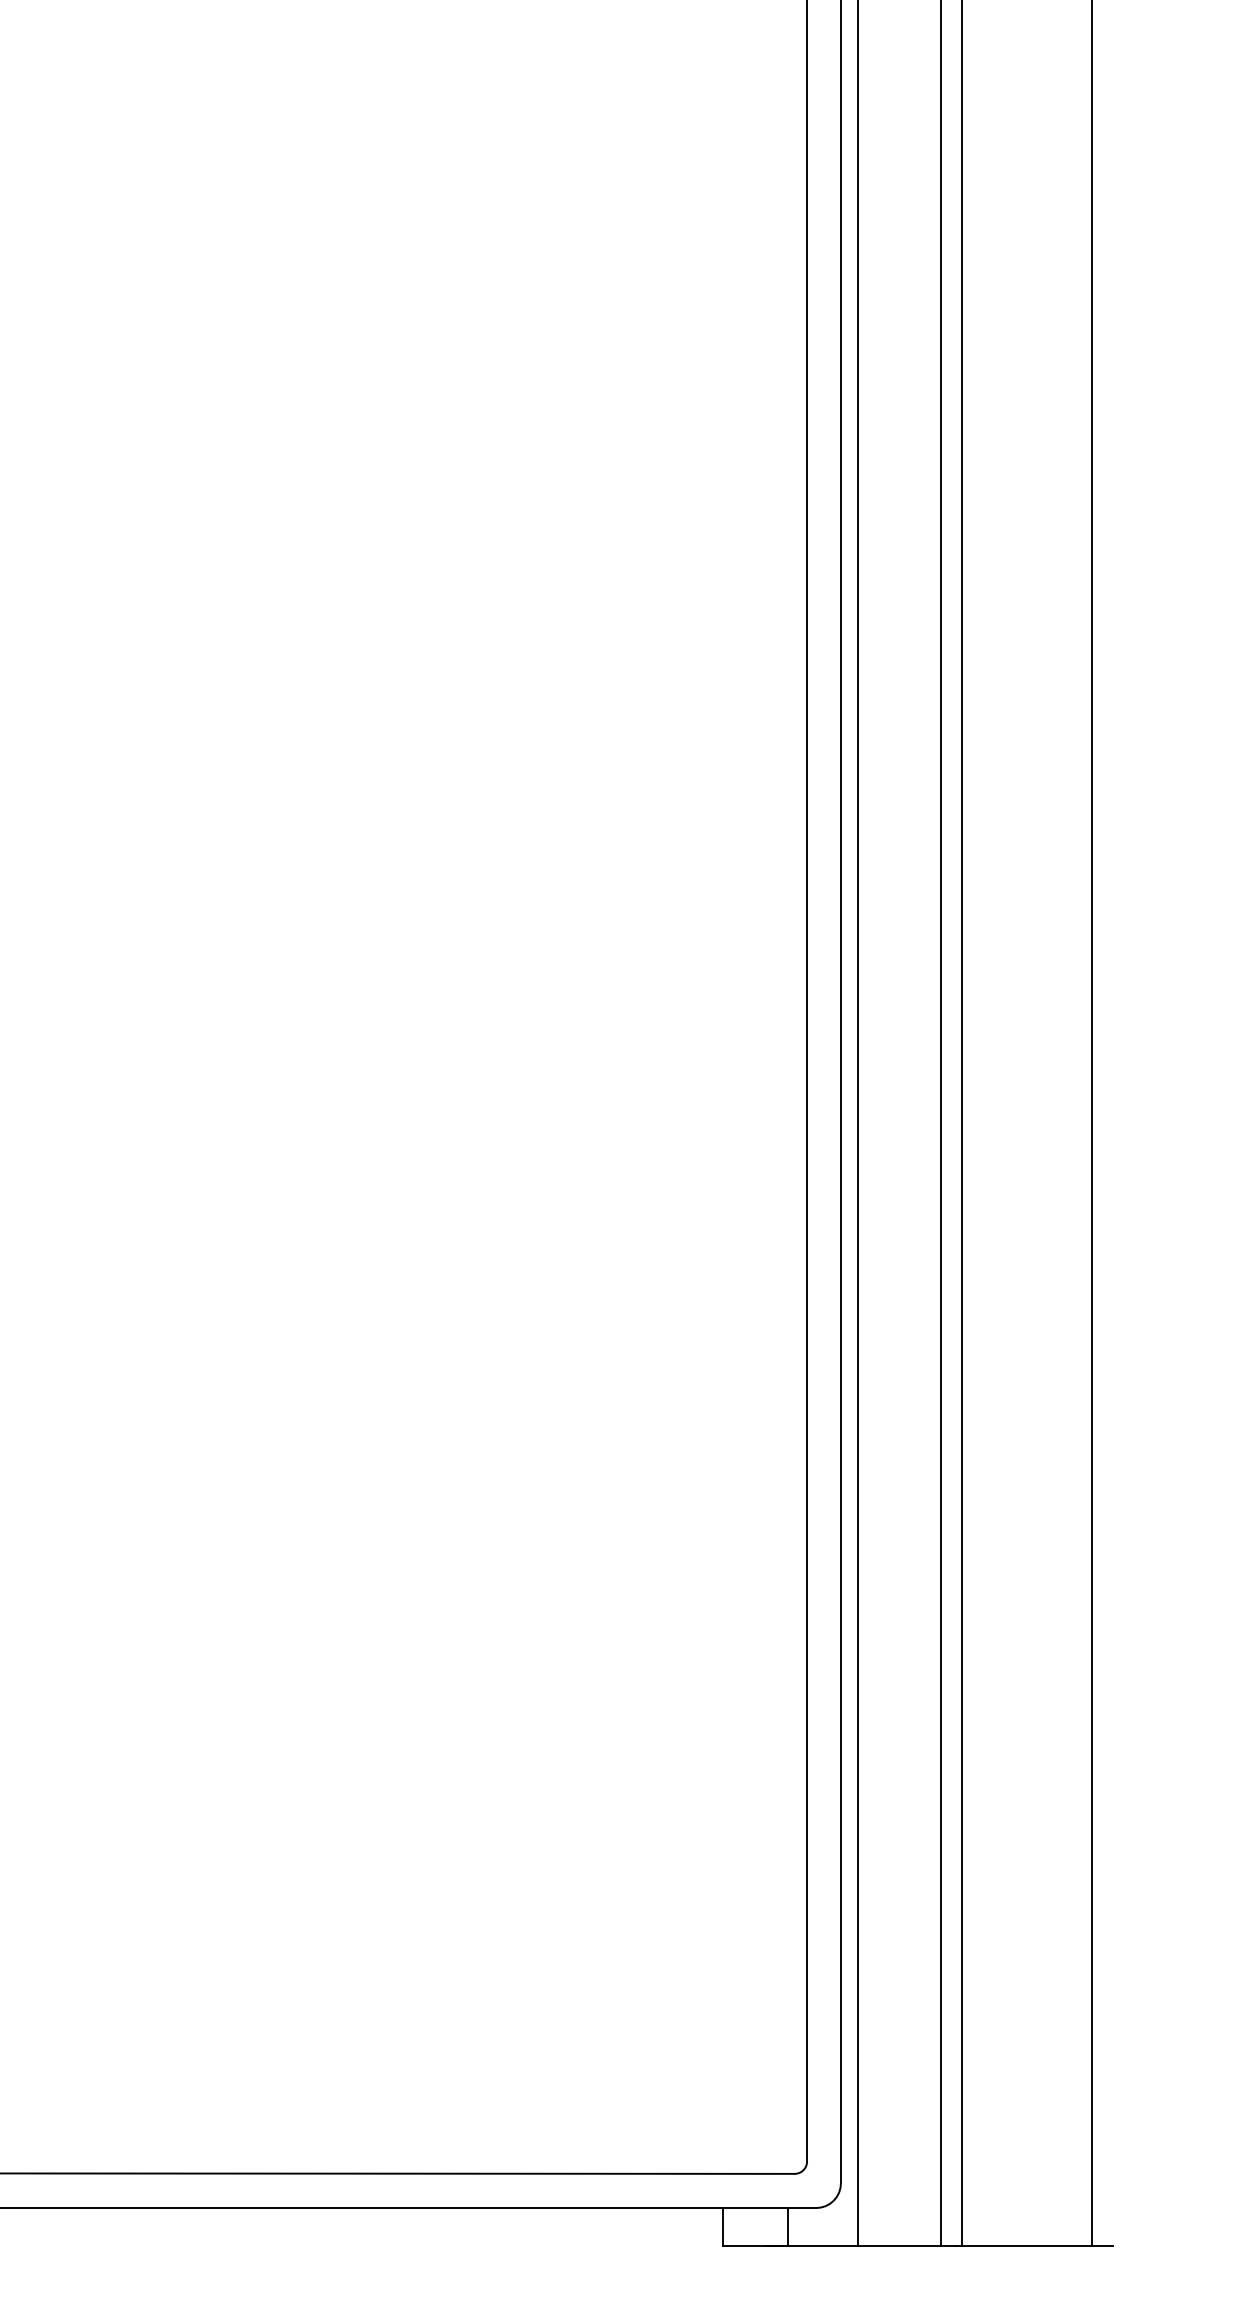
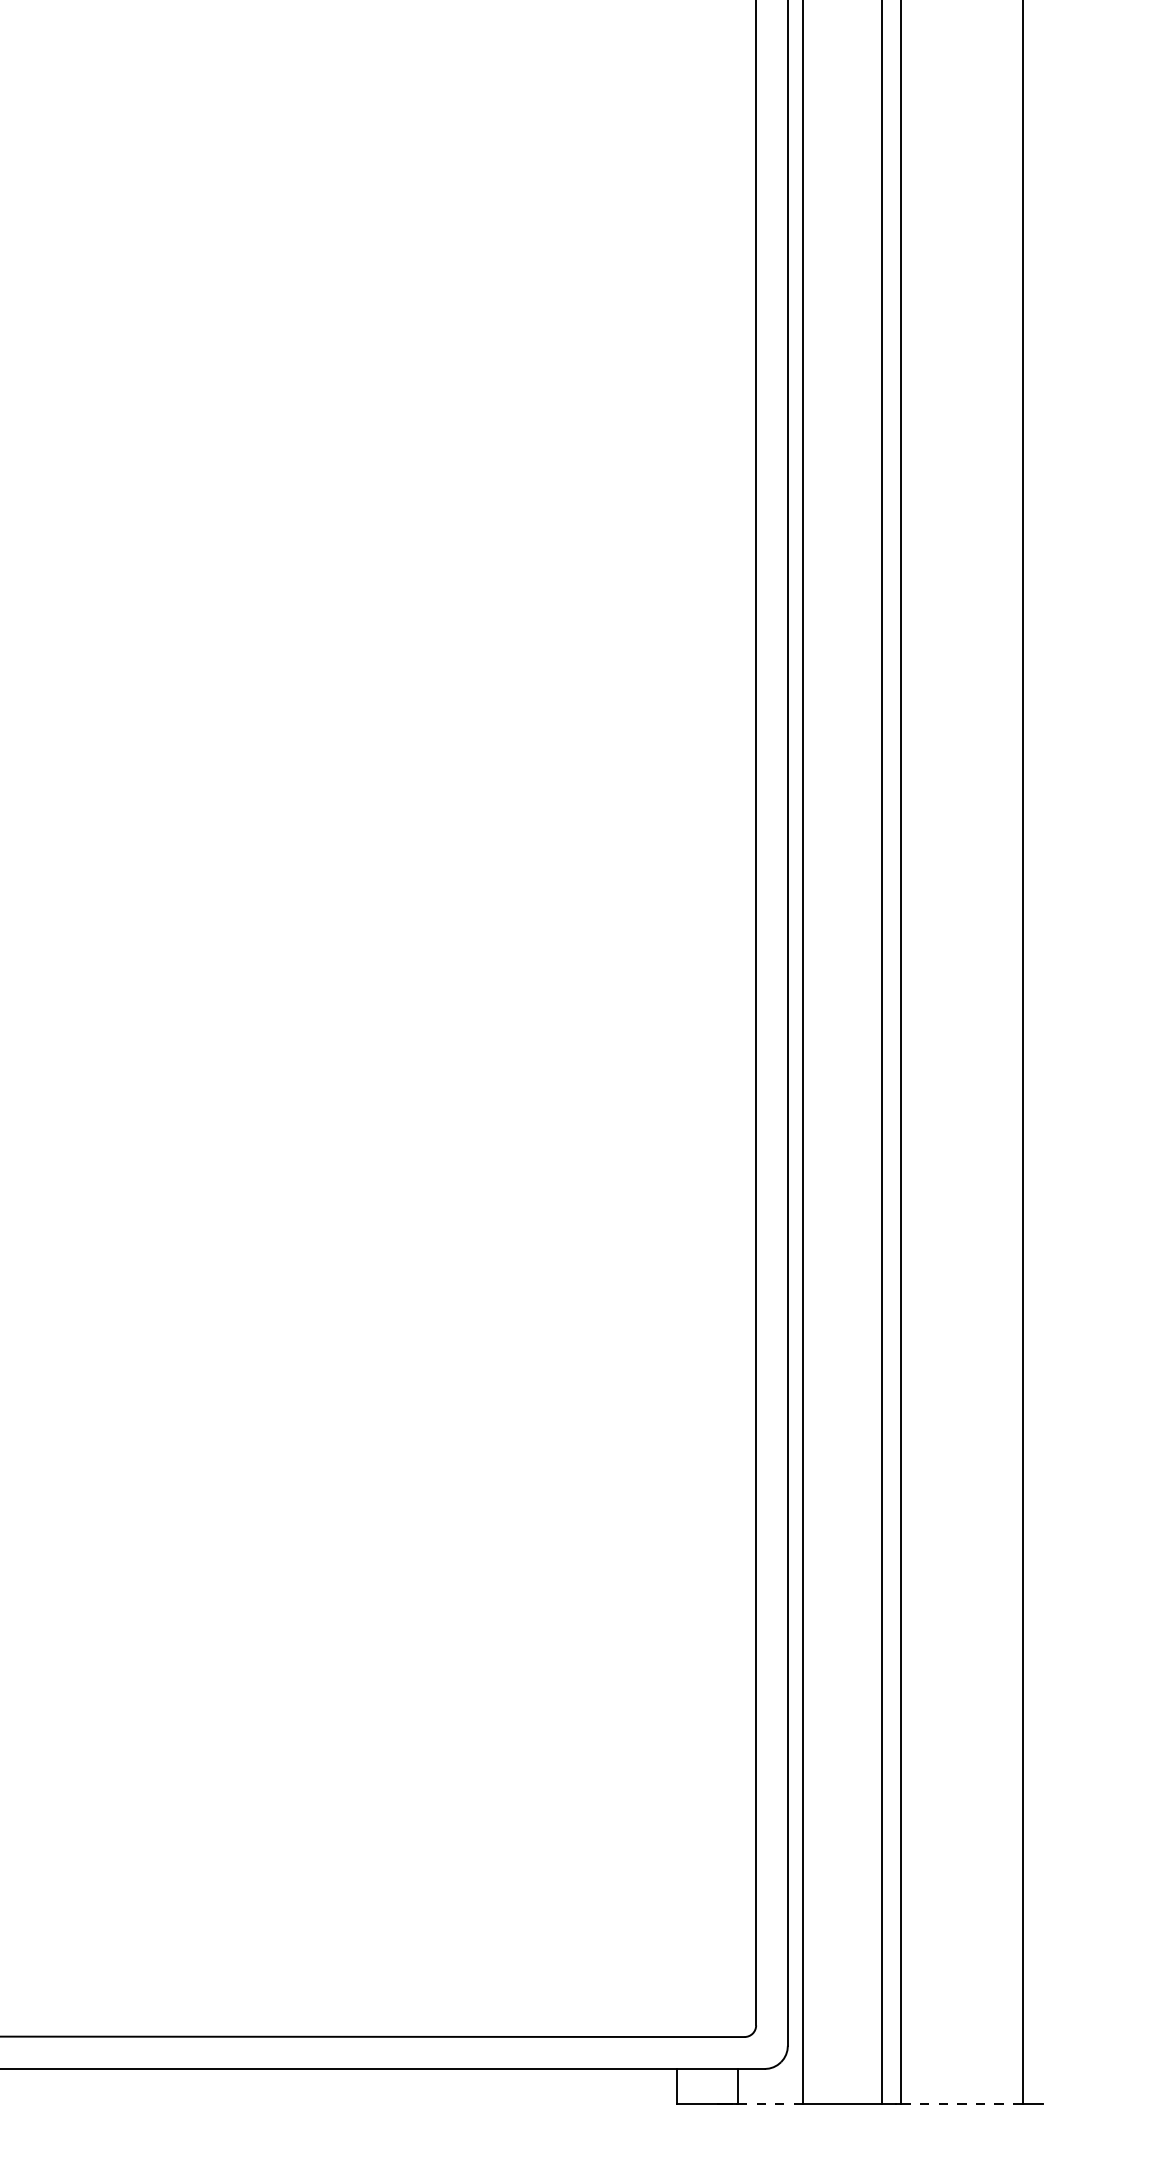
line: (822, 2245) -> (770, 2104), solid -> dashed
line: (1027, 2245) -> (962, 2104), solid -> dashed

